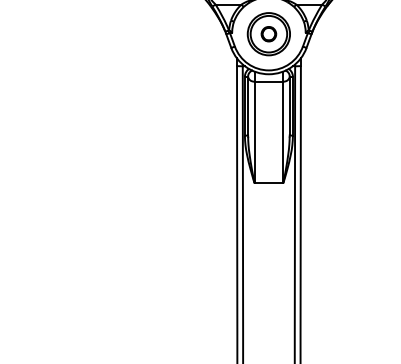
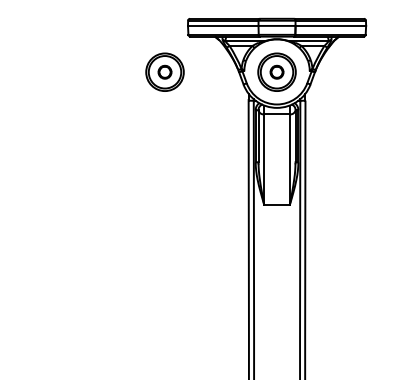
part: (142, 33) -> (164, 71), added

